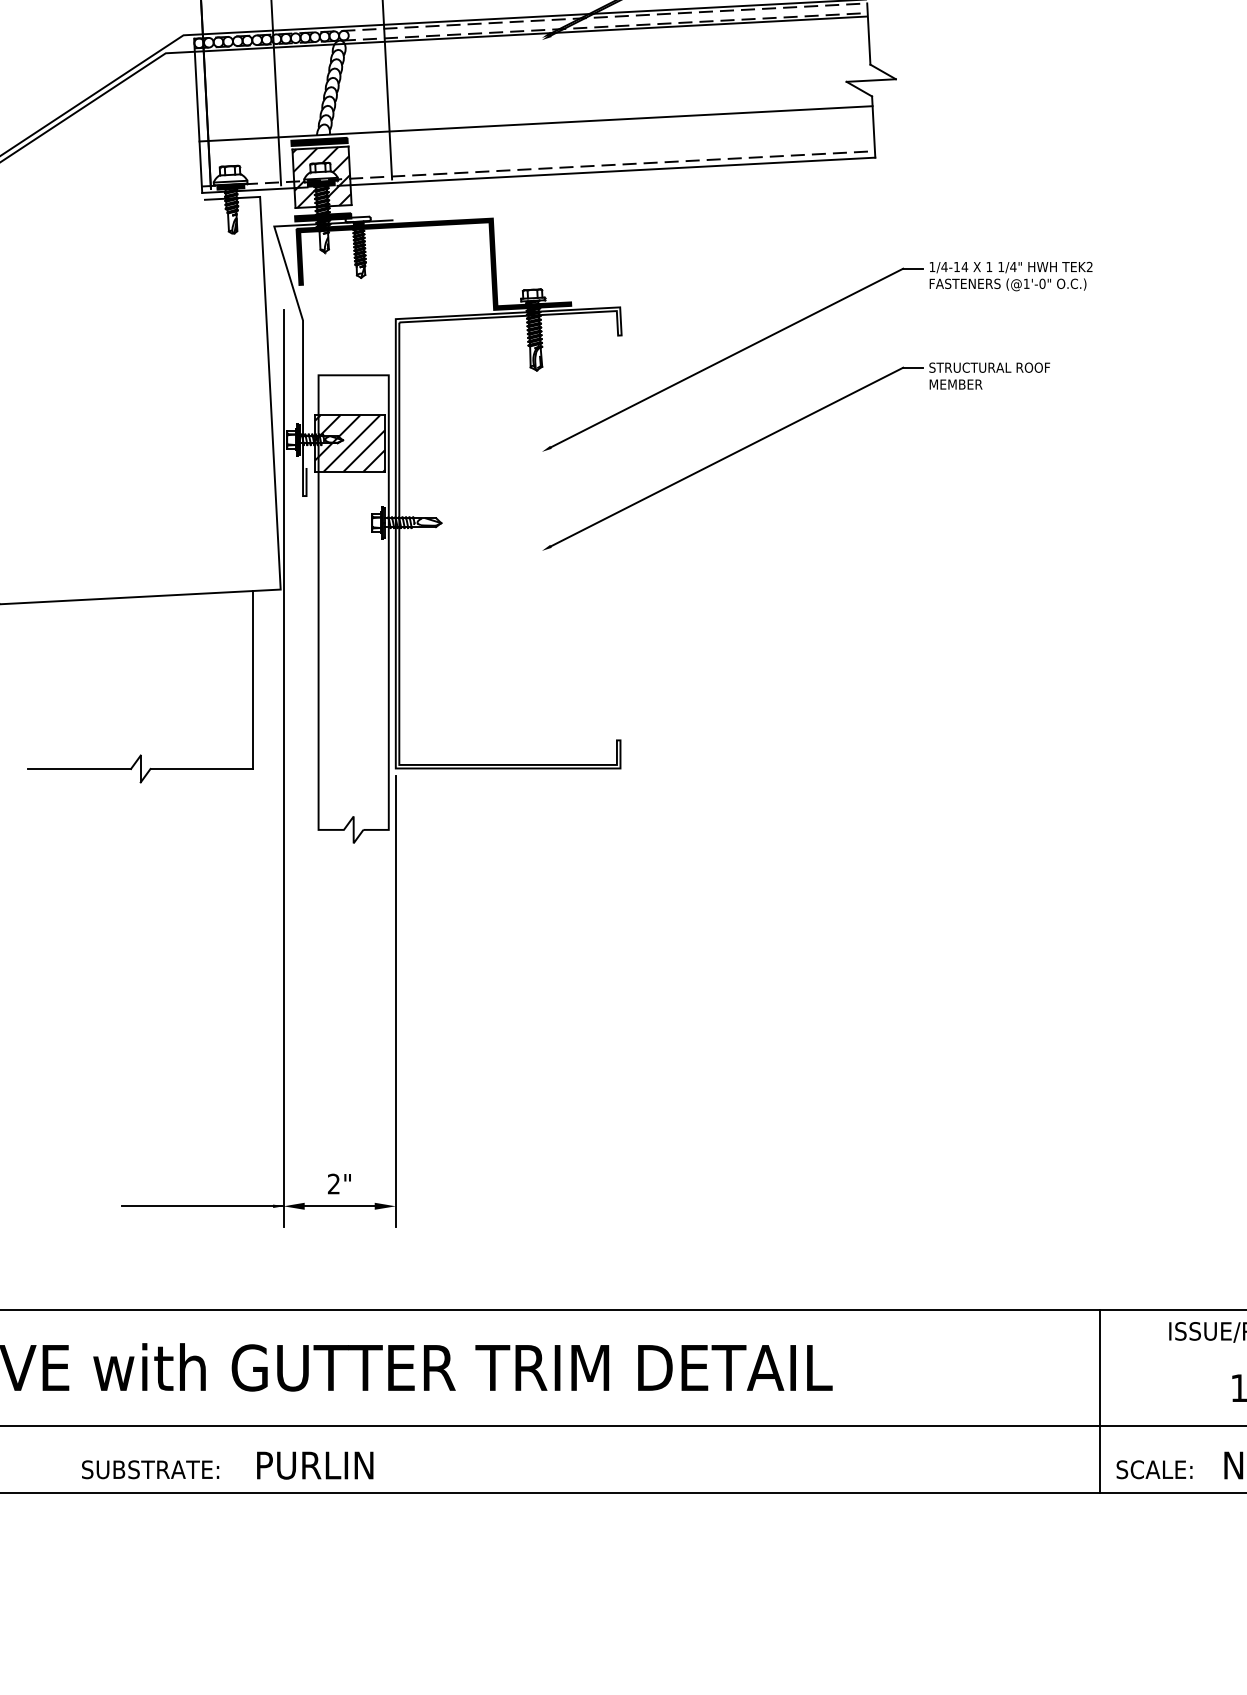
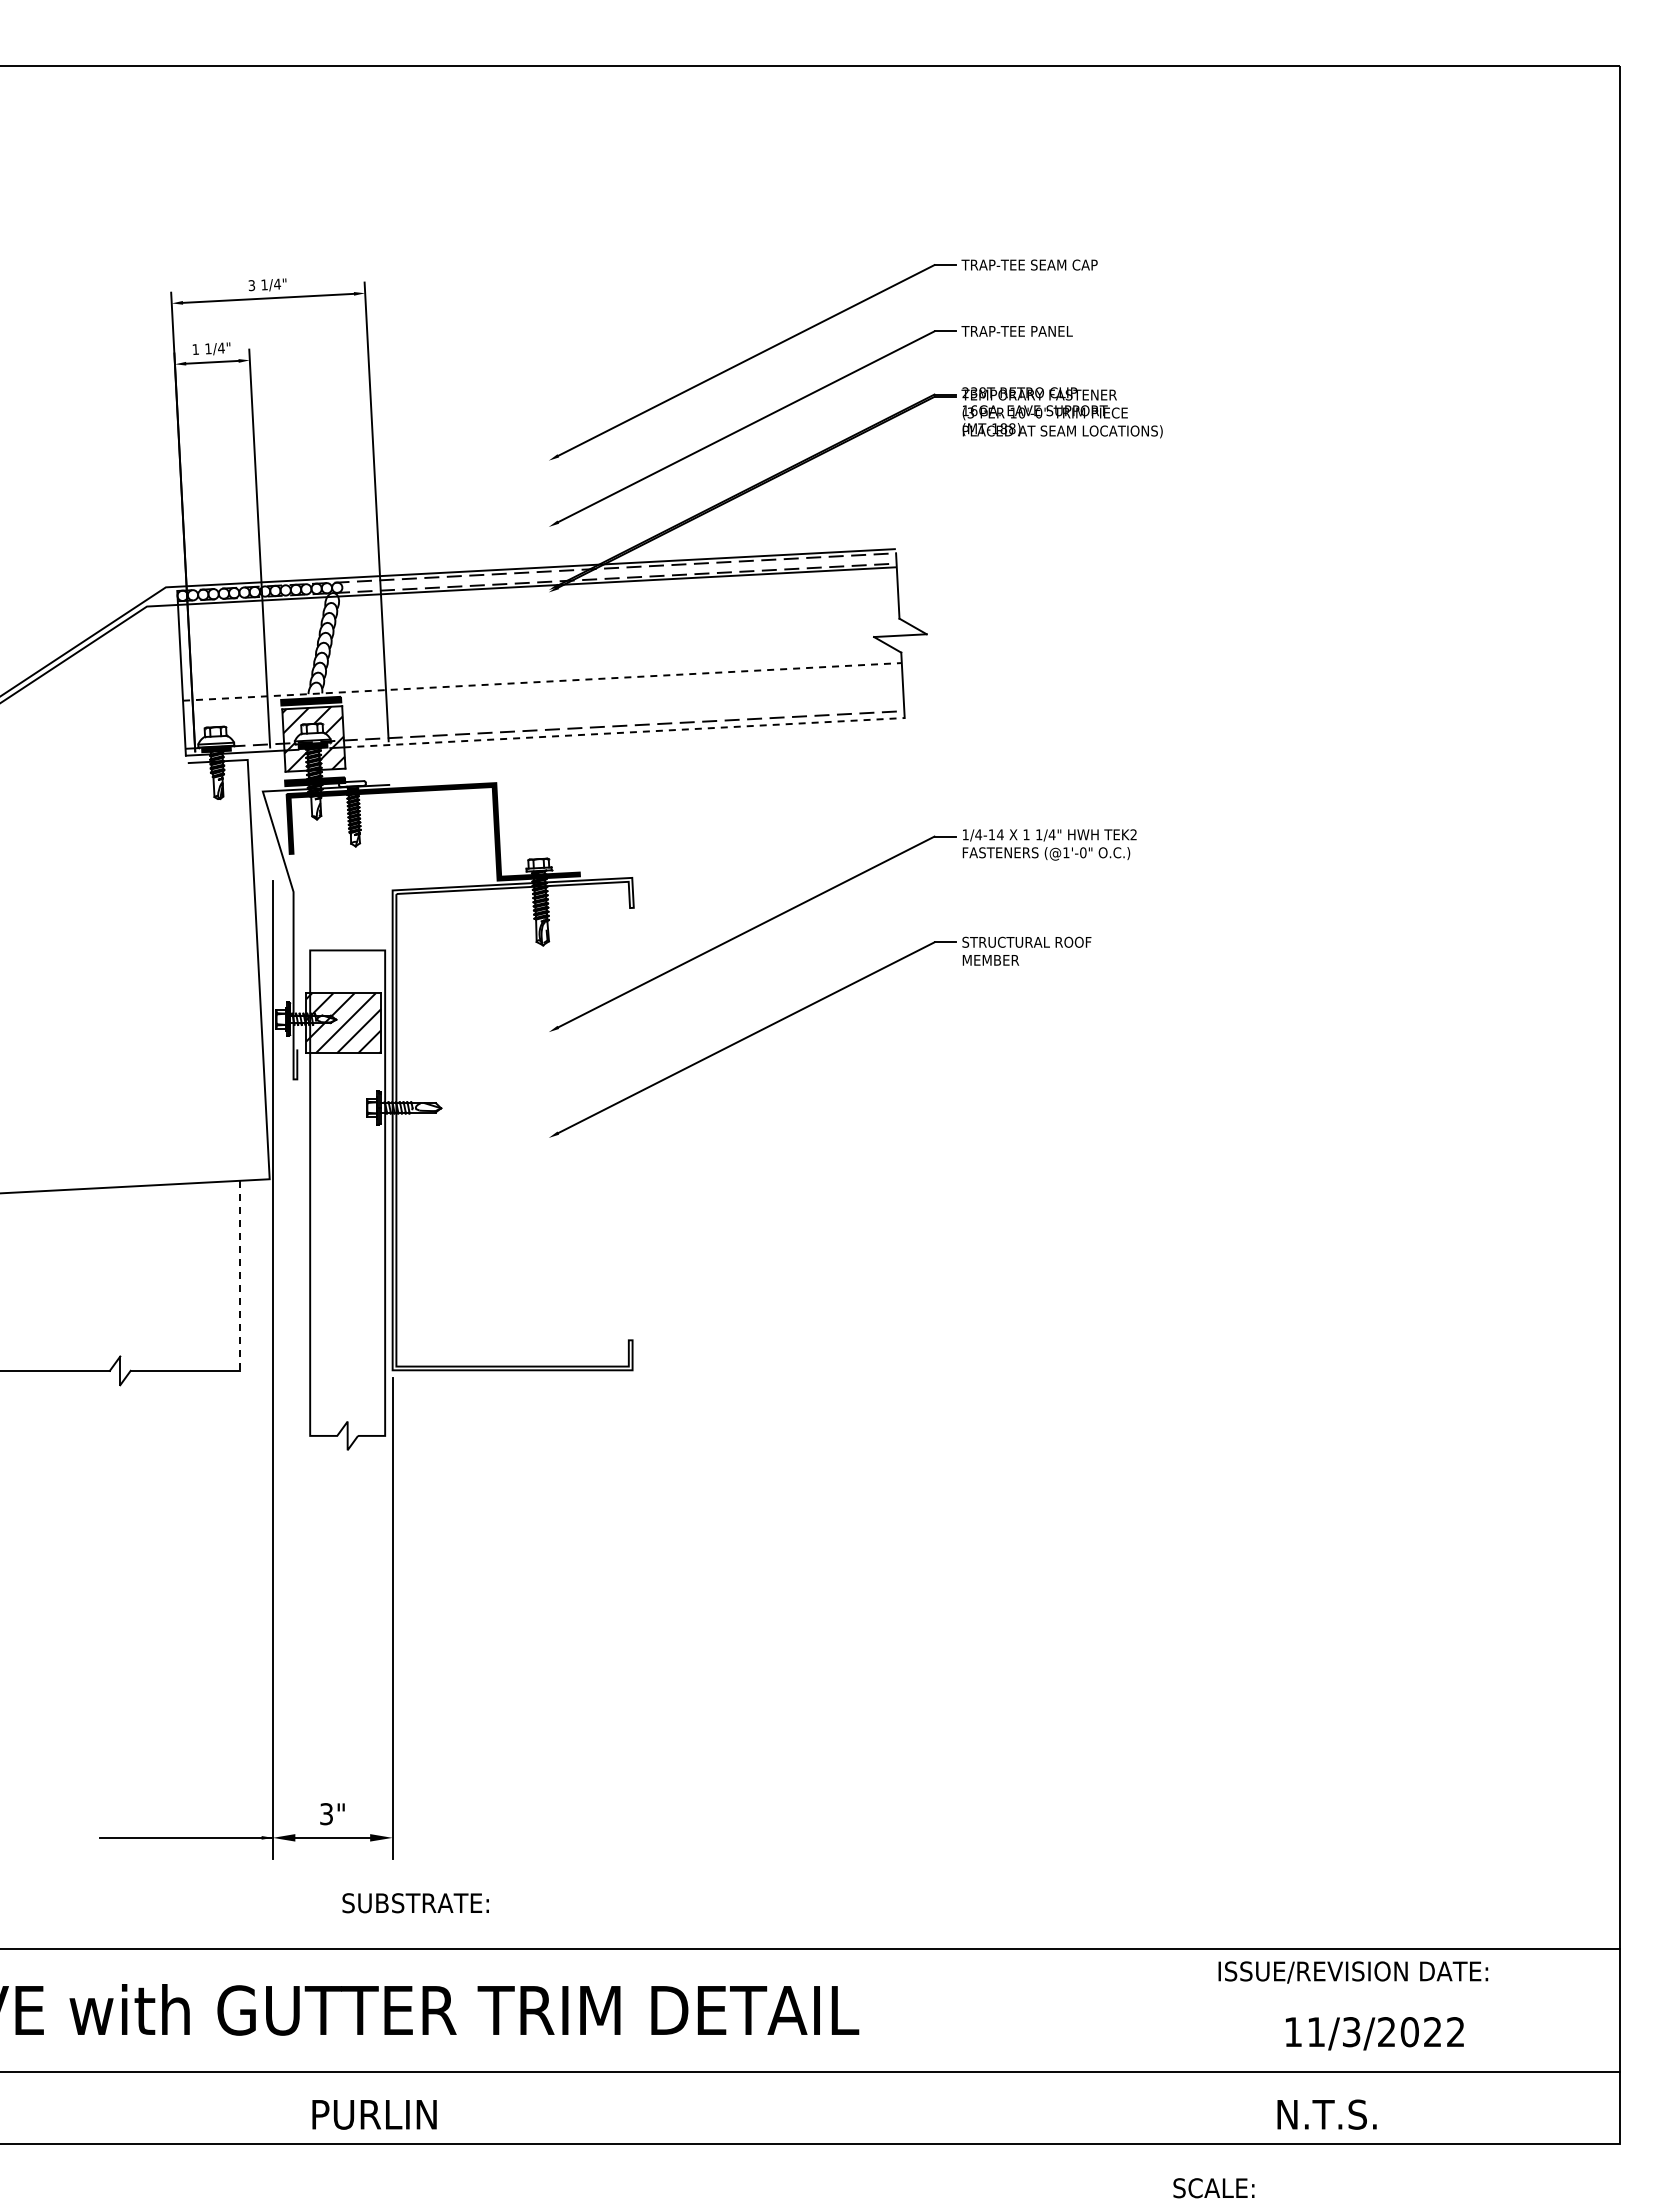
line: (536, 123) -> (542, 681), solid -> dashed
line: (612, 171) -> (624, 732), solid -> dashed
line: (253, 680) -> (240, 1276), solid -> dashed
text: (333, 1184) -> (326, 1814), 2" -> 3"
line: (1100, 1401) -> (1145, 2046), removed
text: (315, 1465) -> (374, 2114), moved
text: (150, 1470) -> (415, 1903), moved
text: (1154, 1470) -> (1213, 2188), moved

